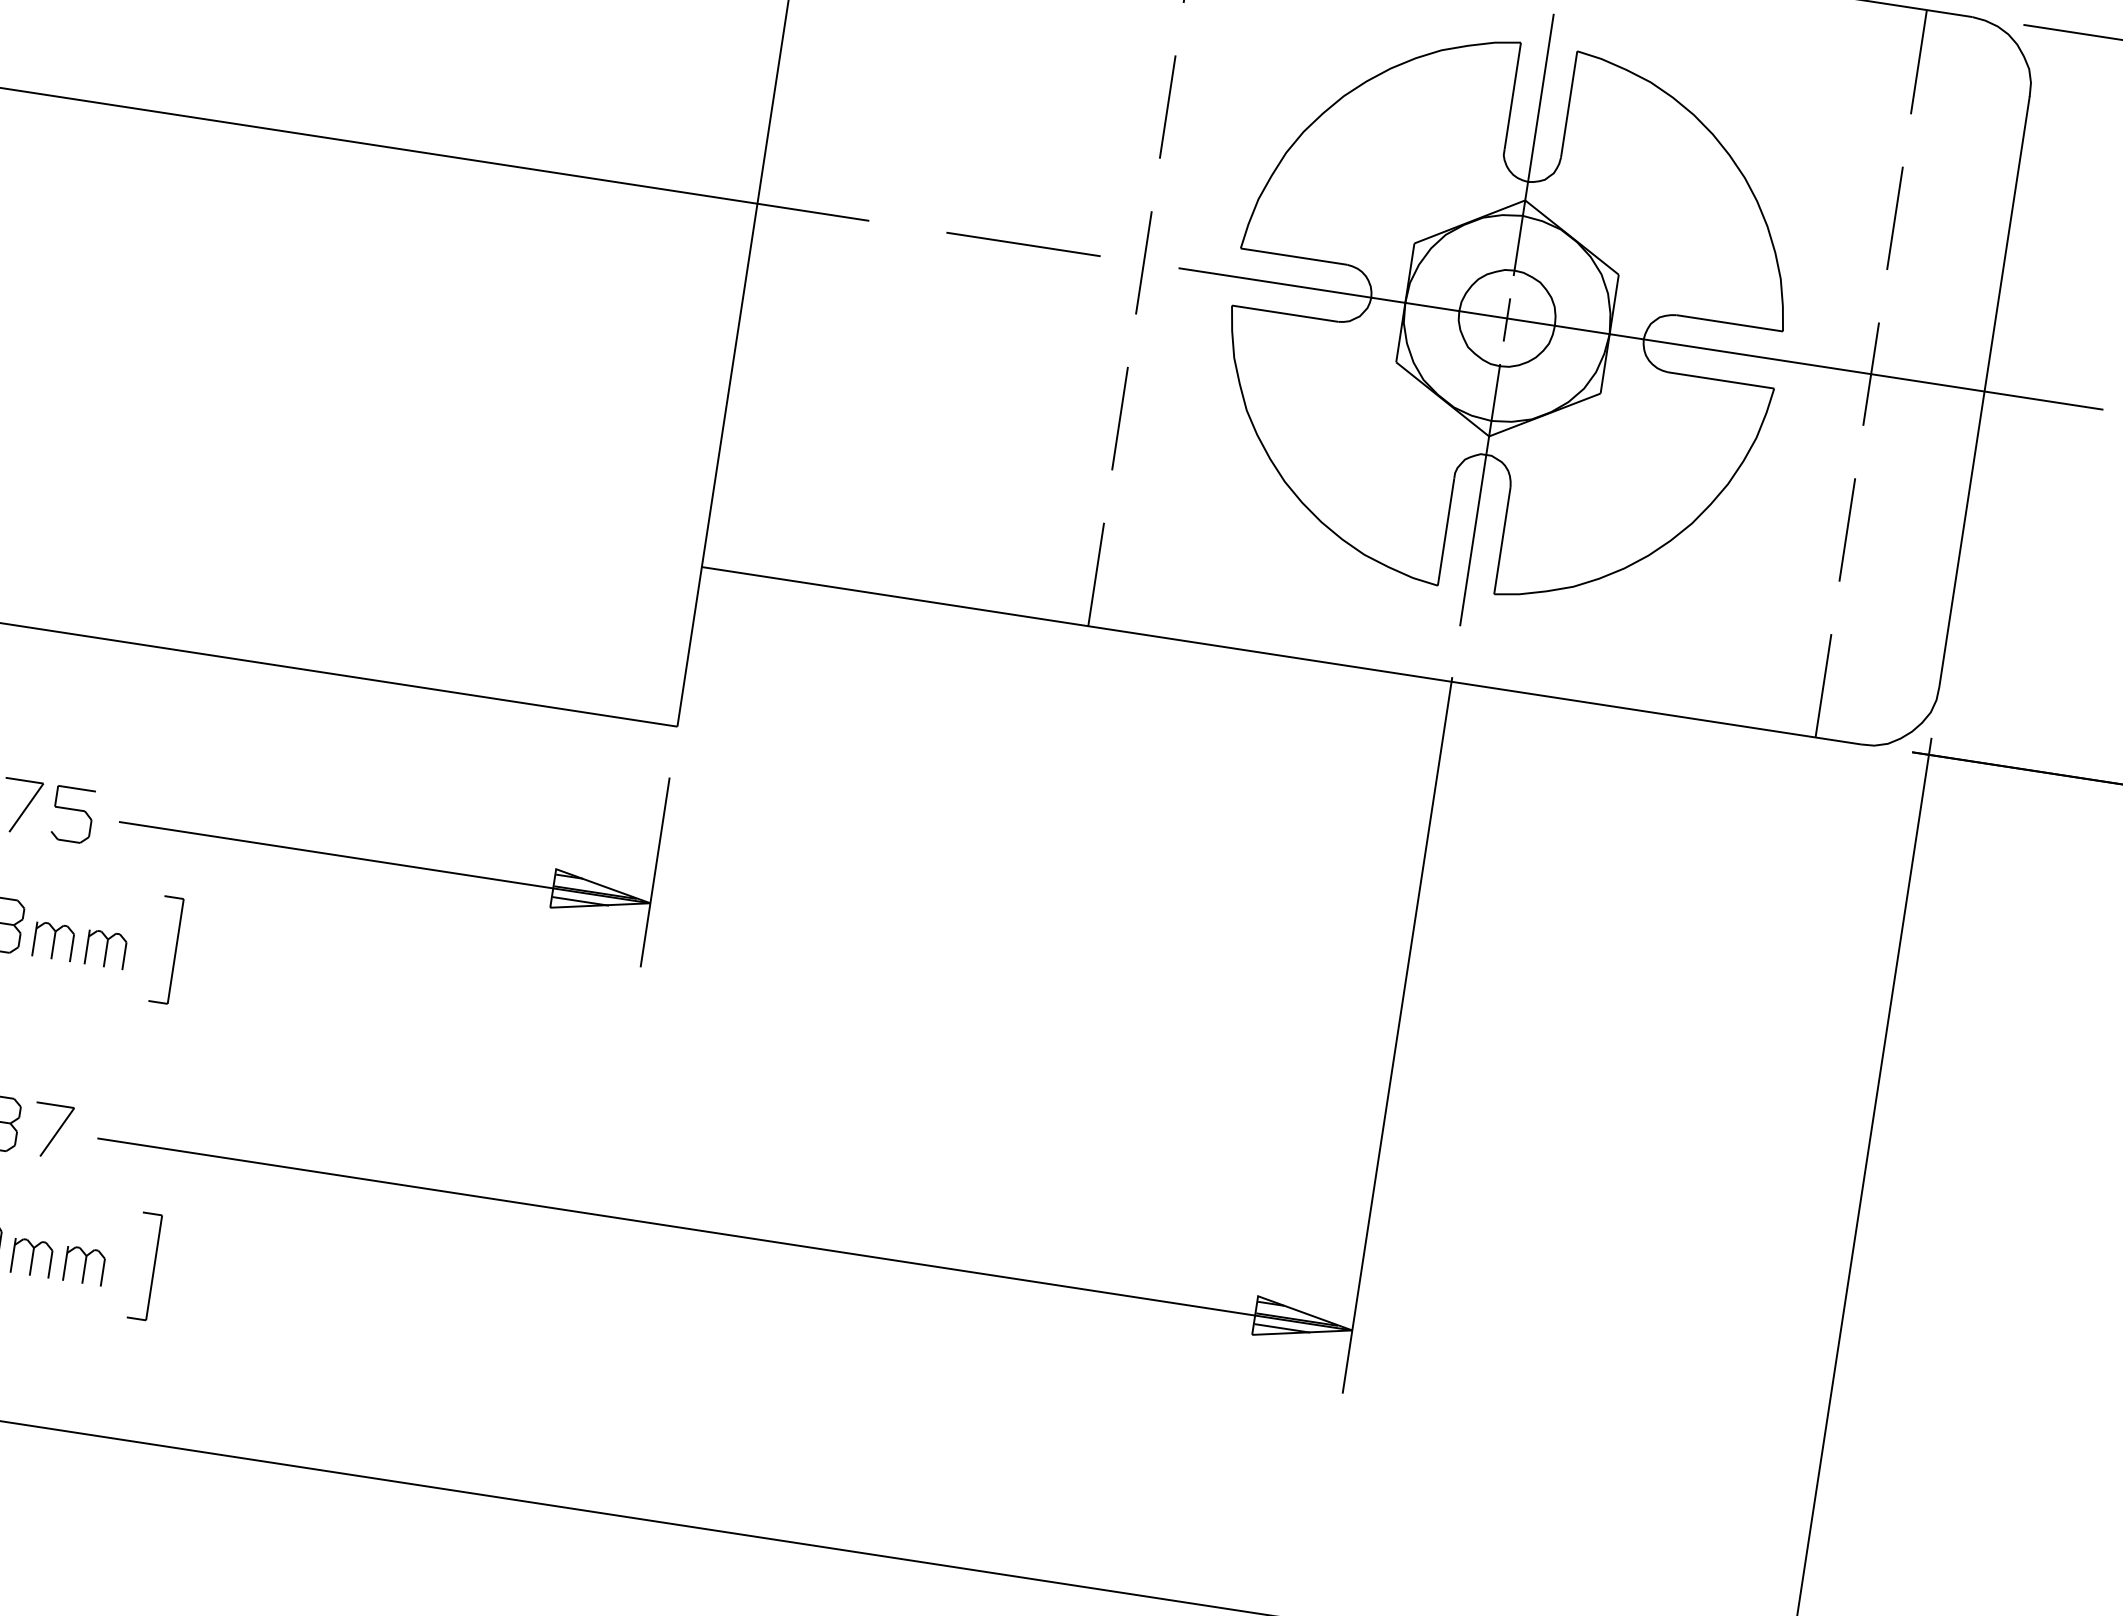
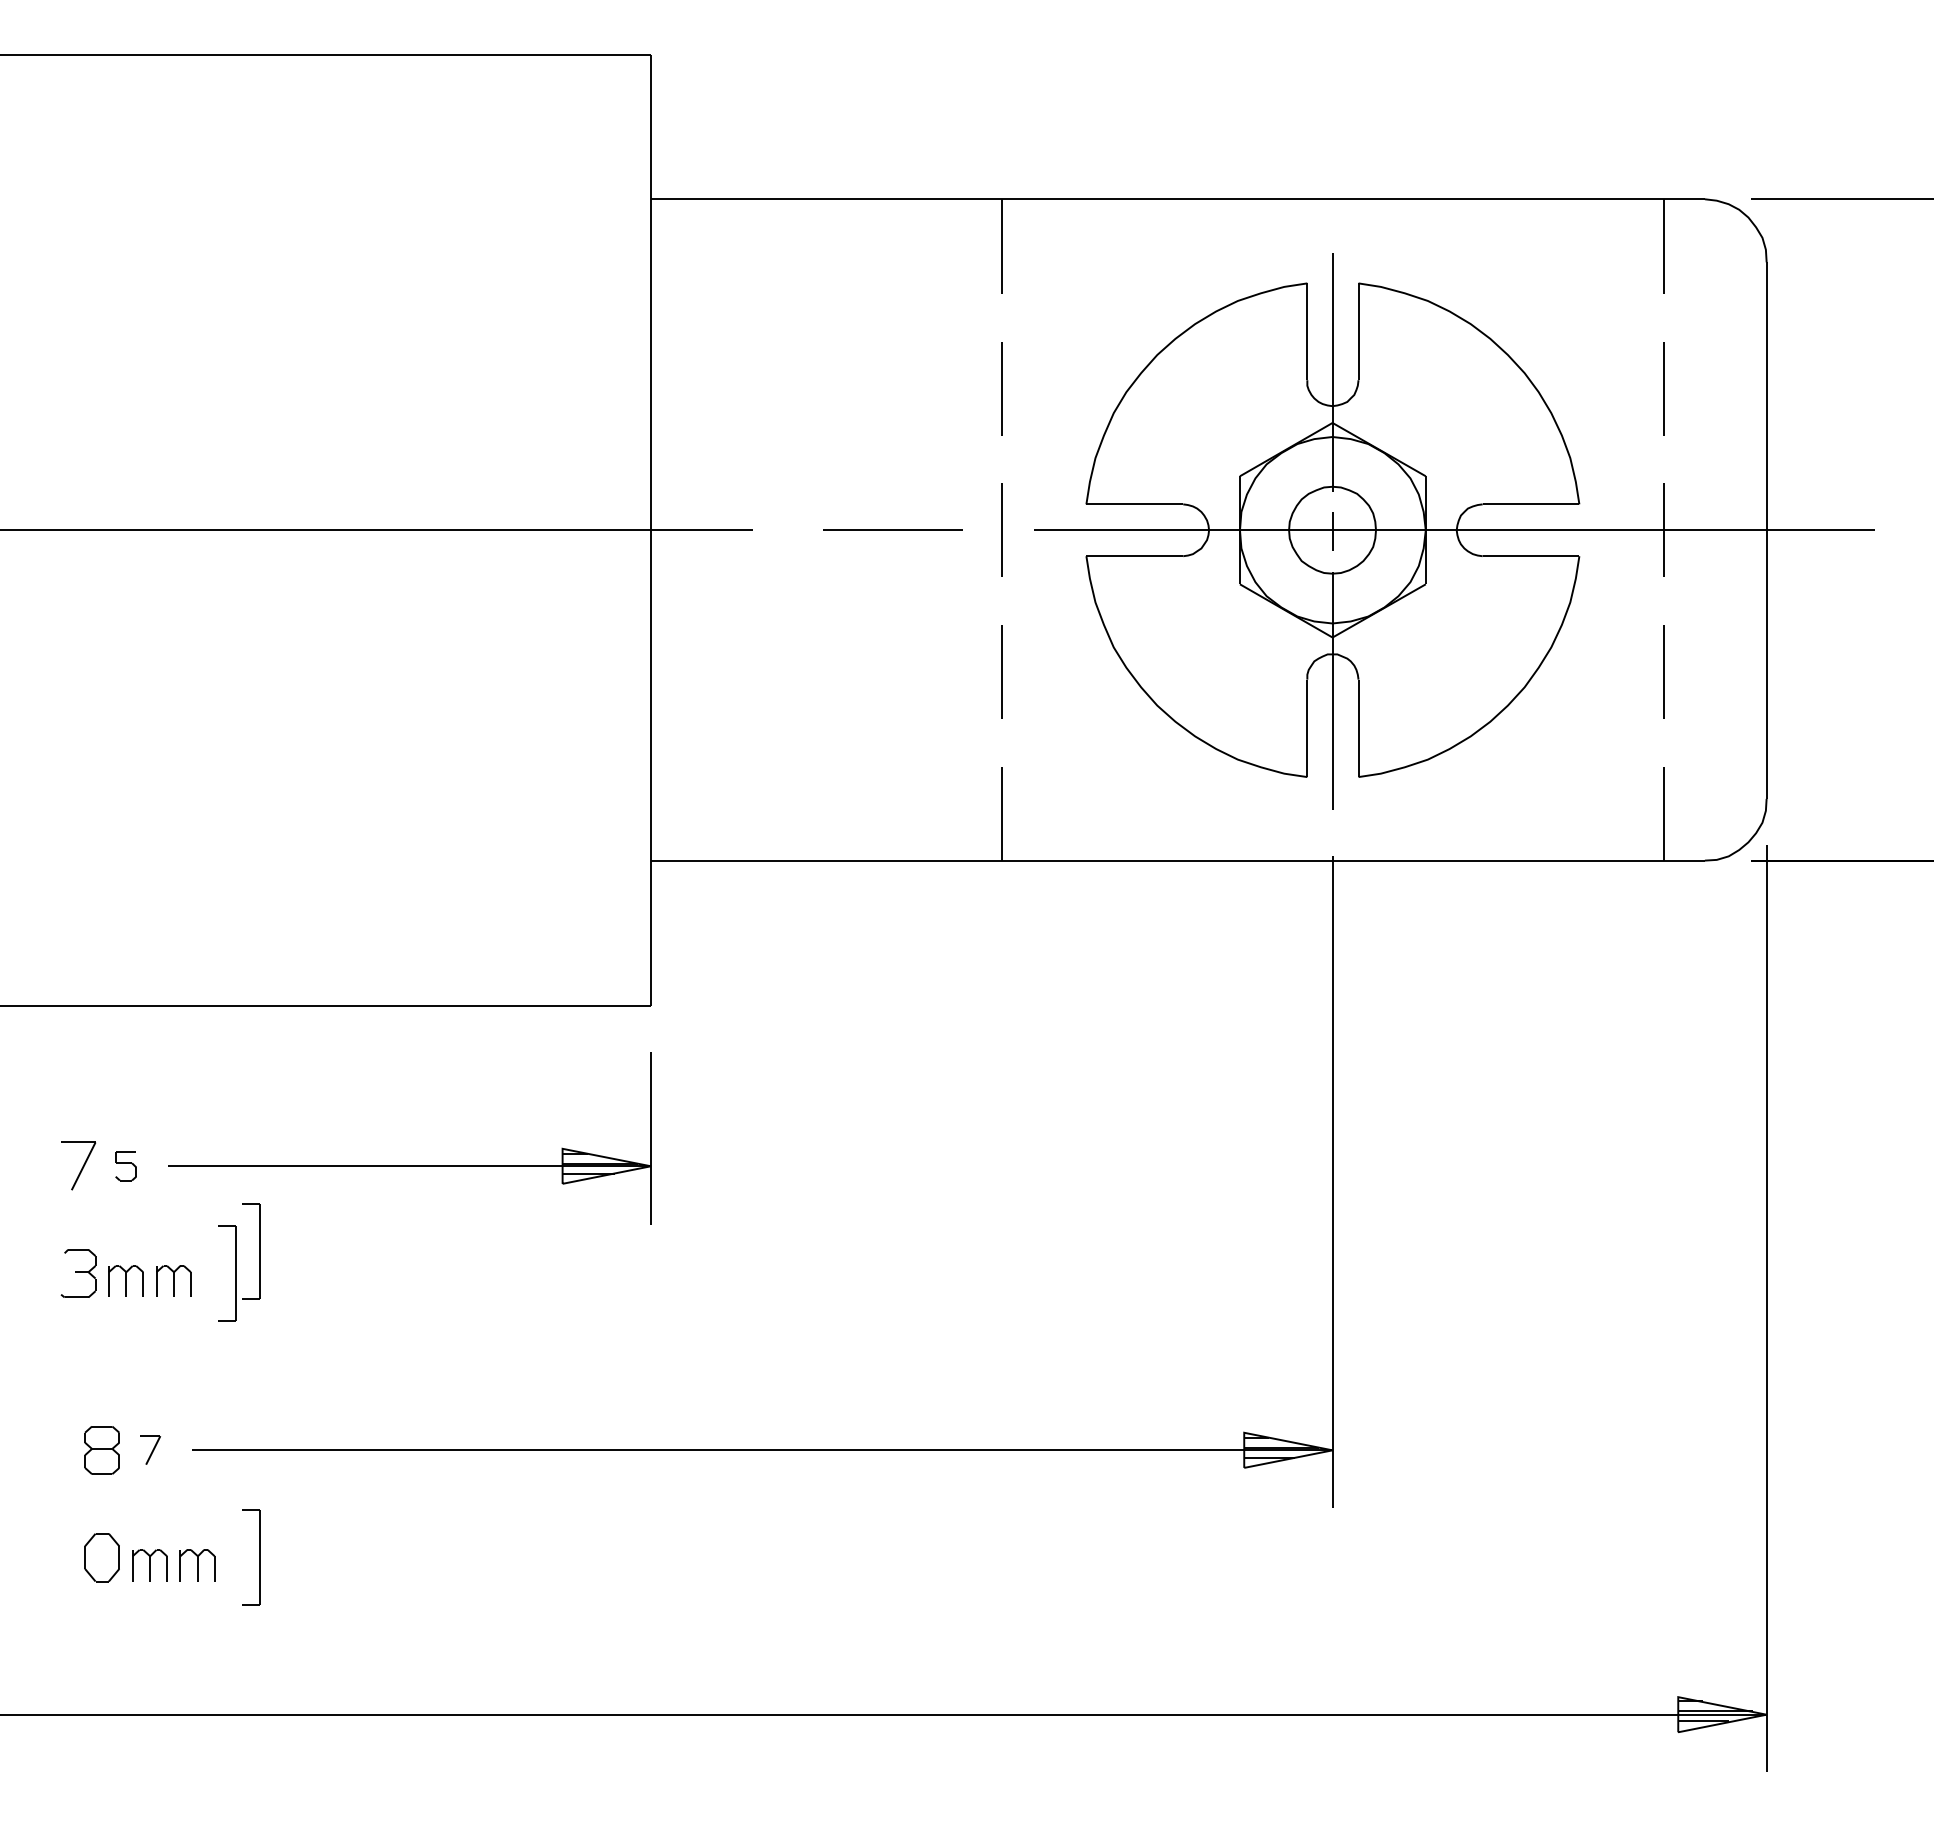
part: (72, 813) -> (125, 1165), size x0.6
part: (205, 931) -> (259, 1251), added
part: (52, 1131) -> (150, 1450), size x0.6

